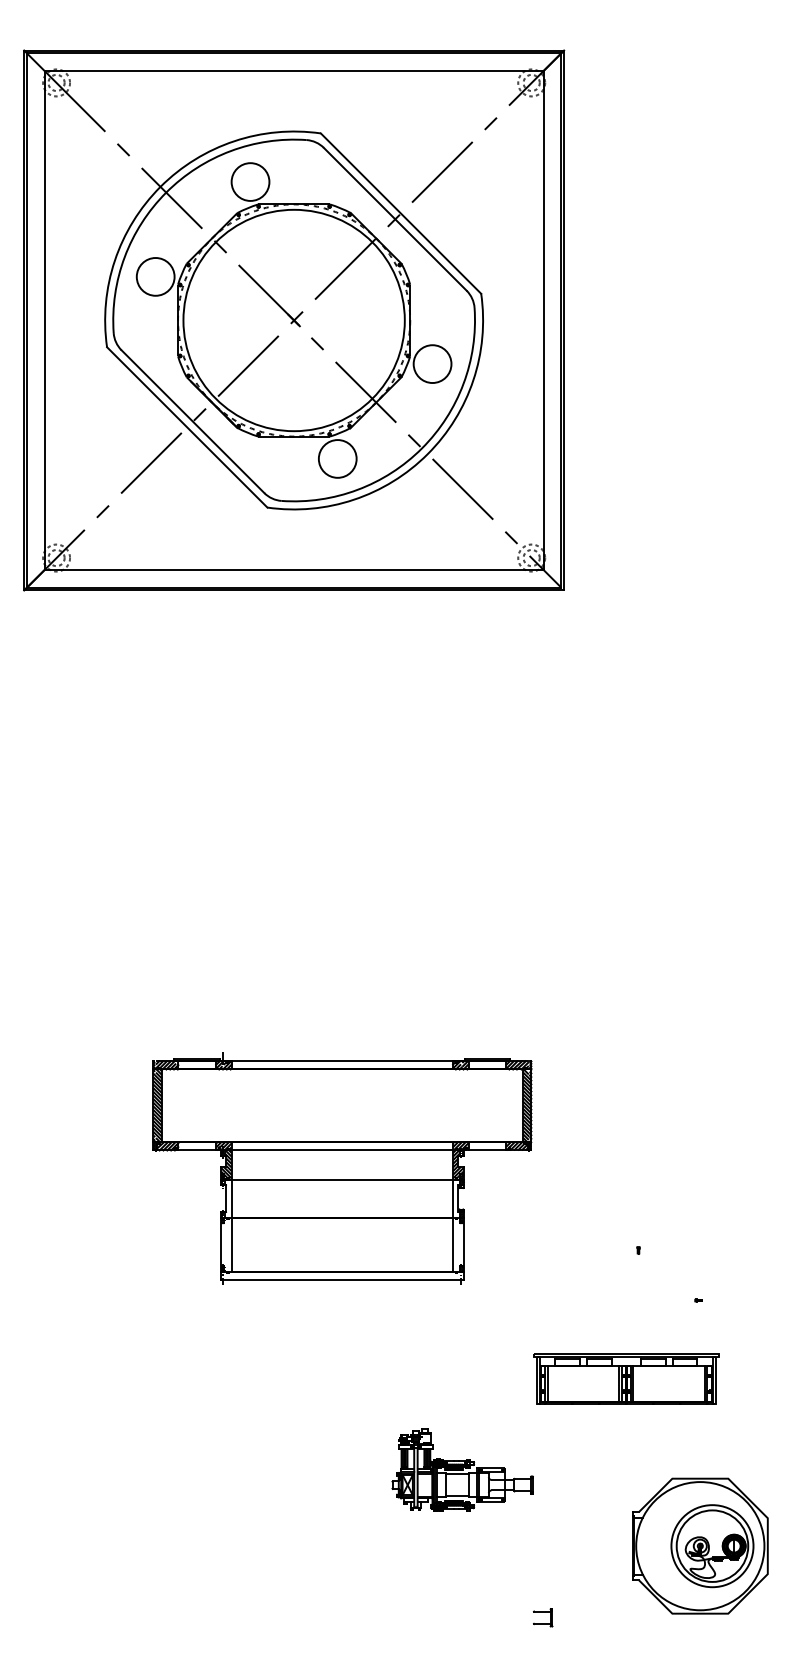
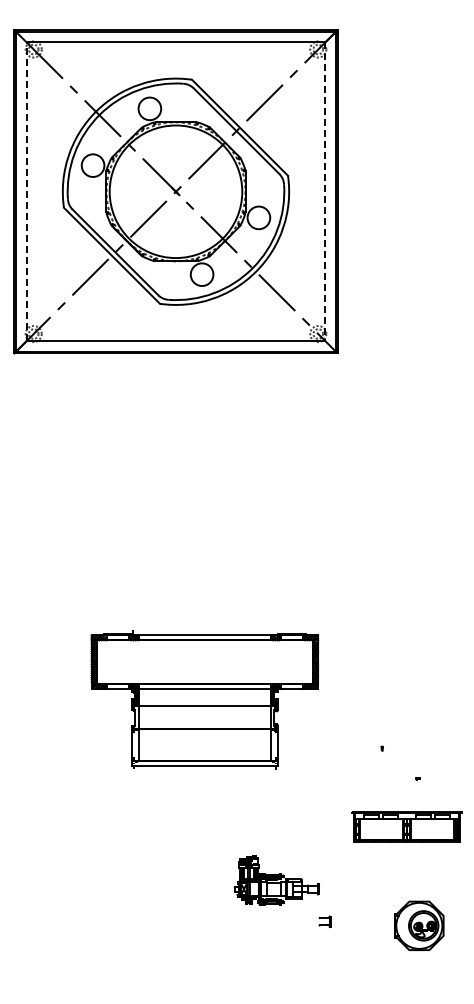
line: (44, 320) -> (26, 191), solid -> dashed
line: (543, 321) -> (325, 192), solid -> dashed
part: (625, 1378) -> (406, 826), moved
part: (700, 1545) -> (419, 925), size x0.6
part: (542, 1617) -> (324, 921), moved

